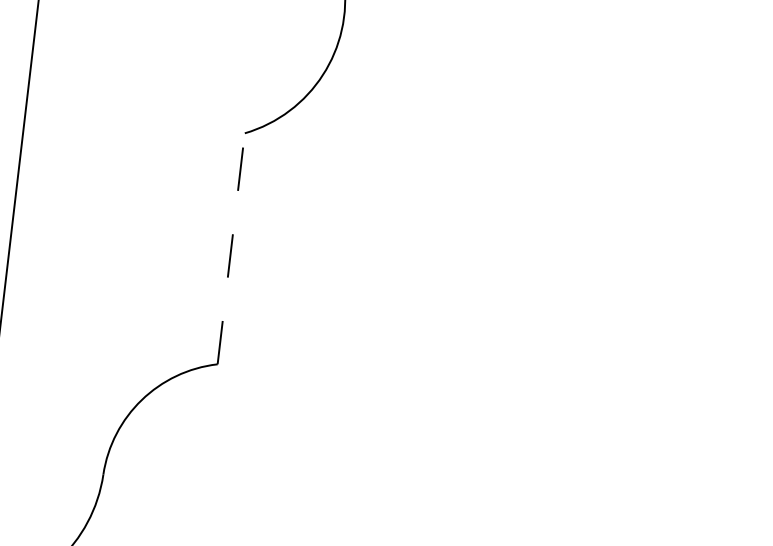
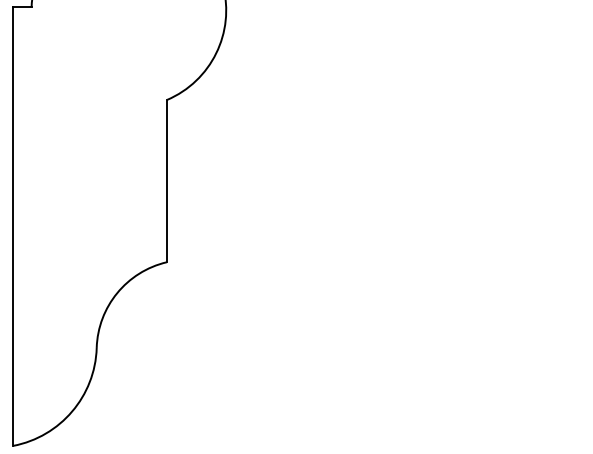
line: (230, 247) -> (166, 180), dashed -> solid

